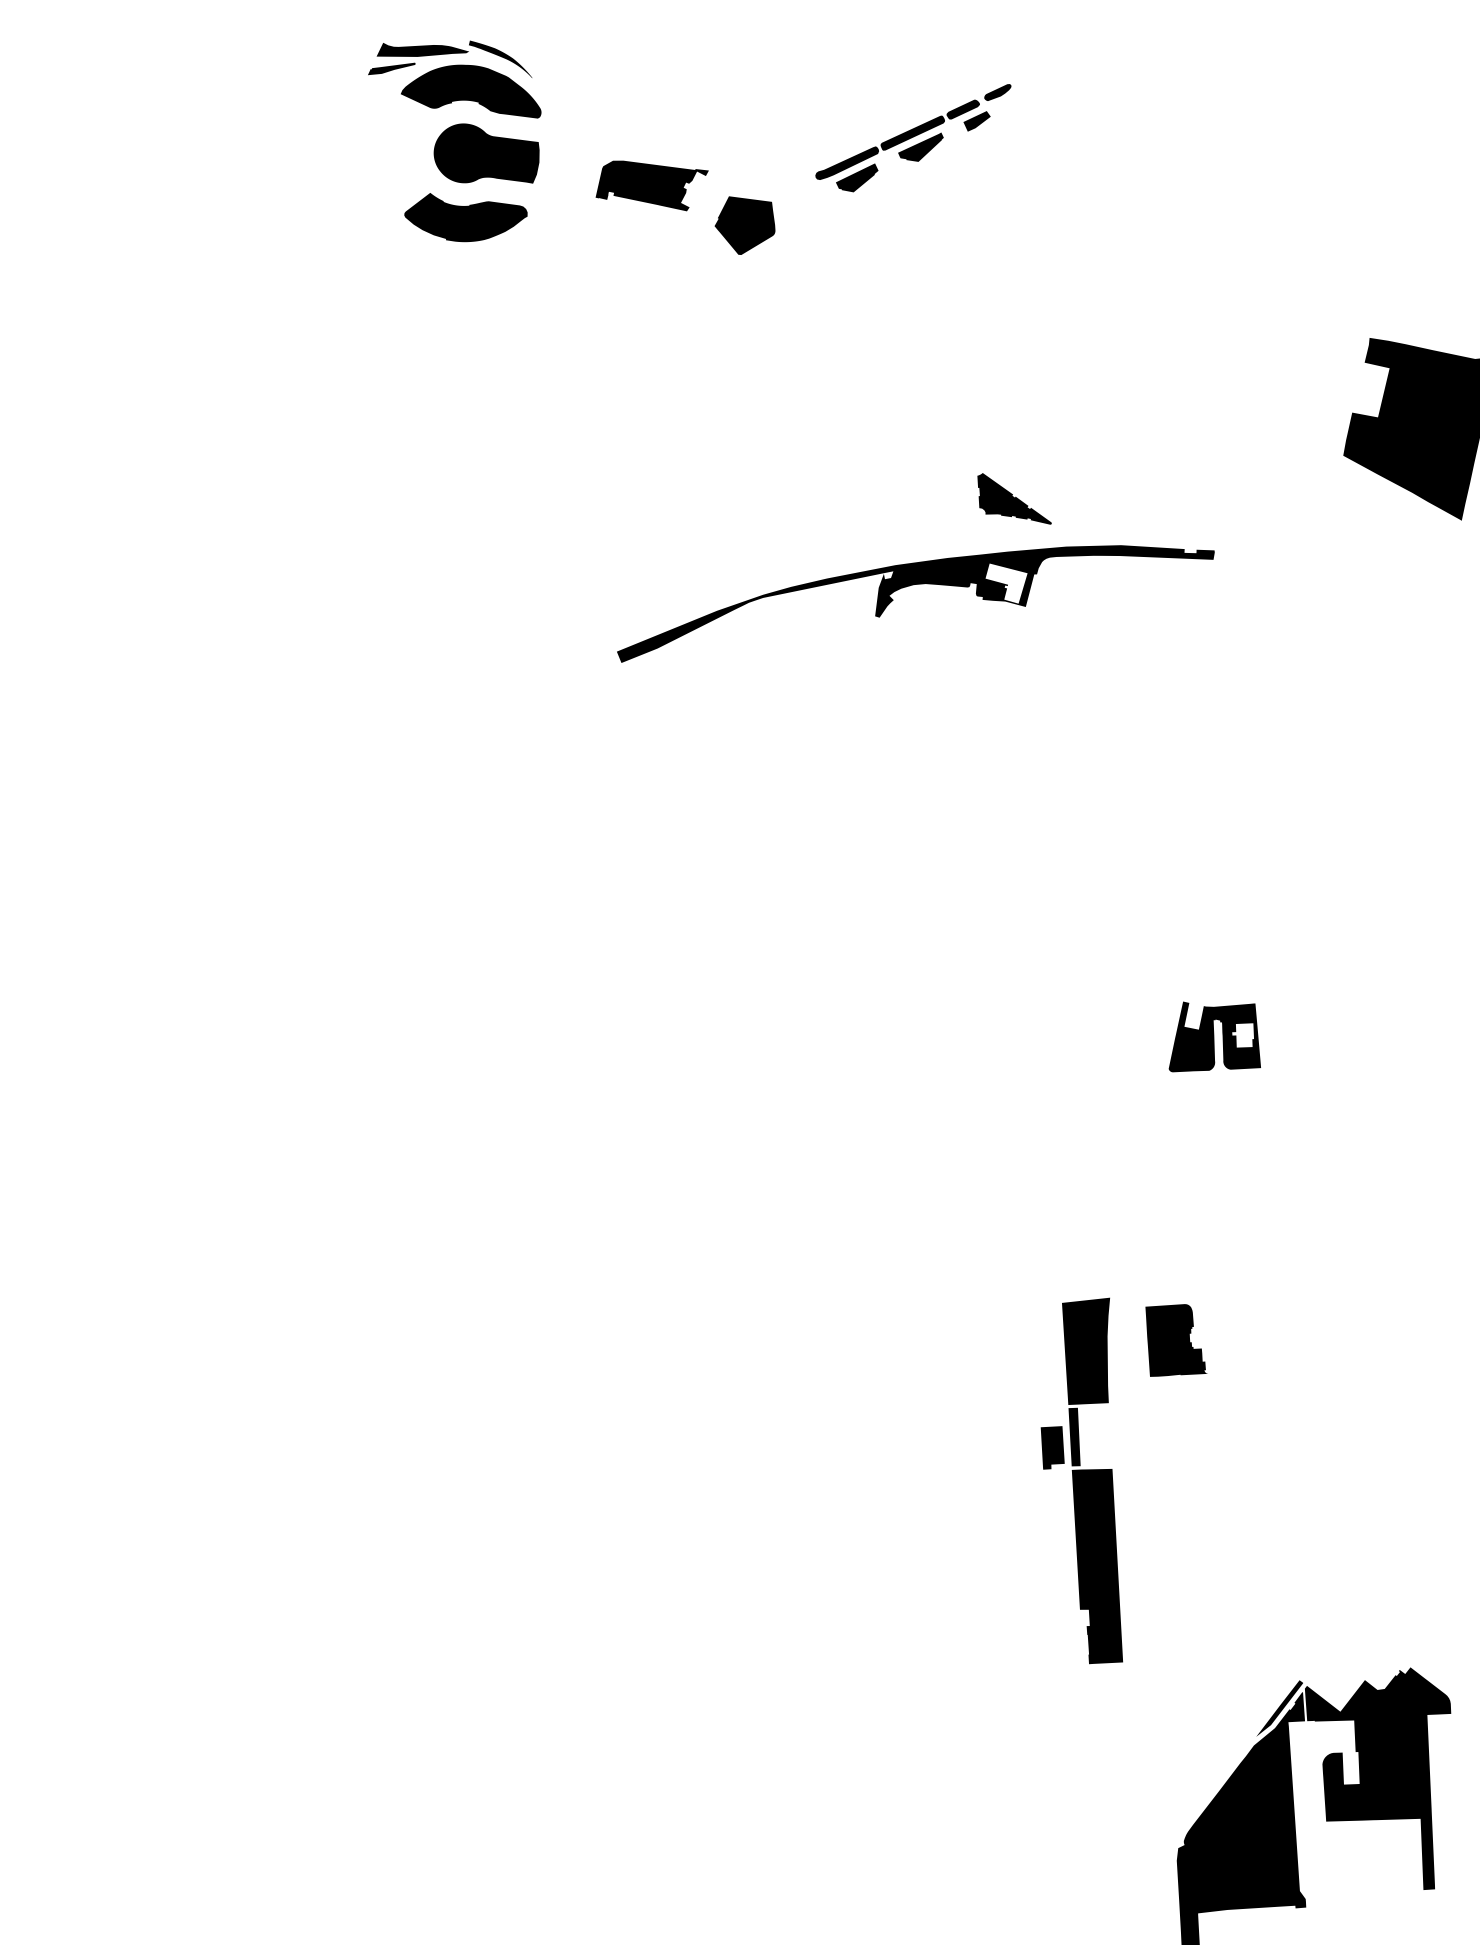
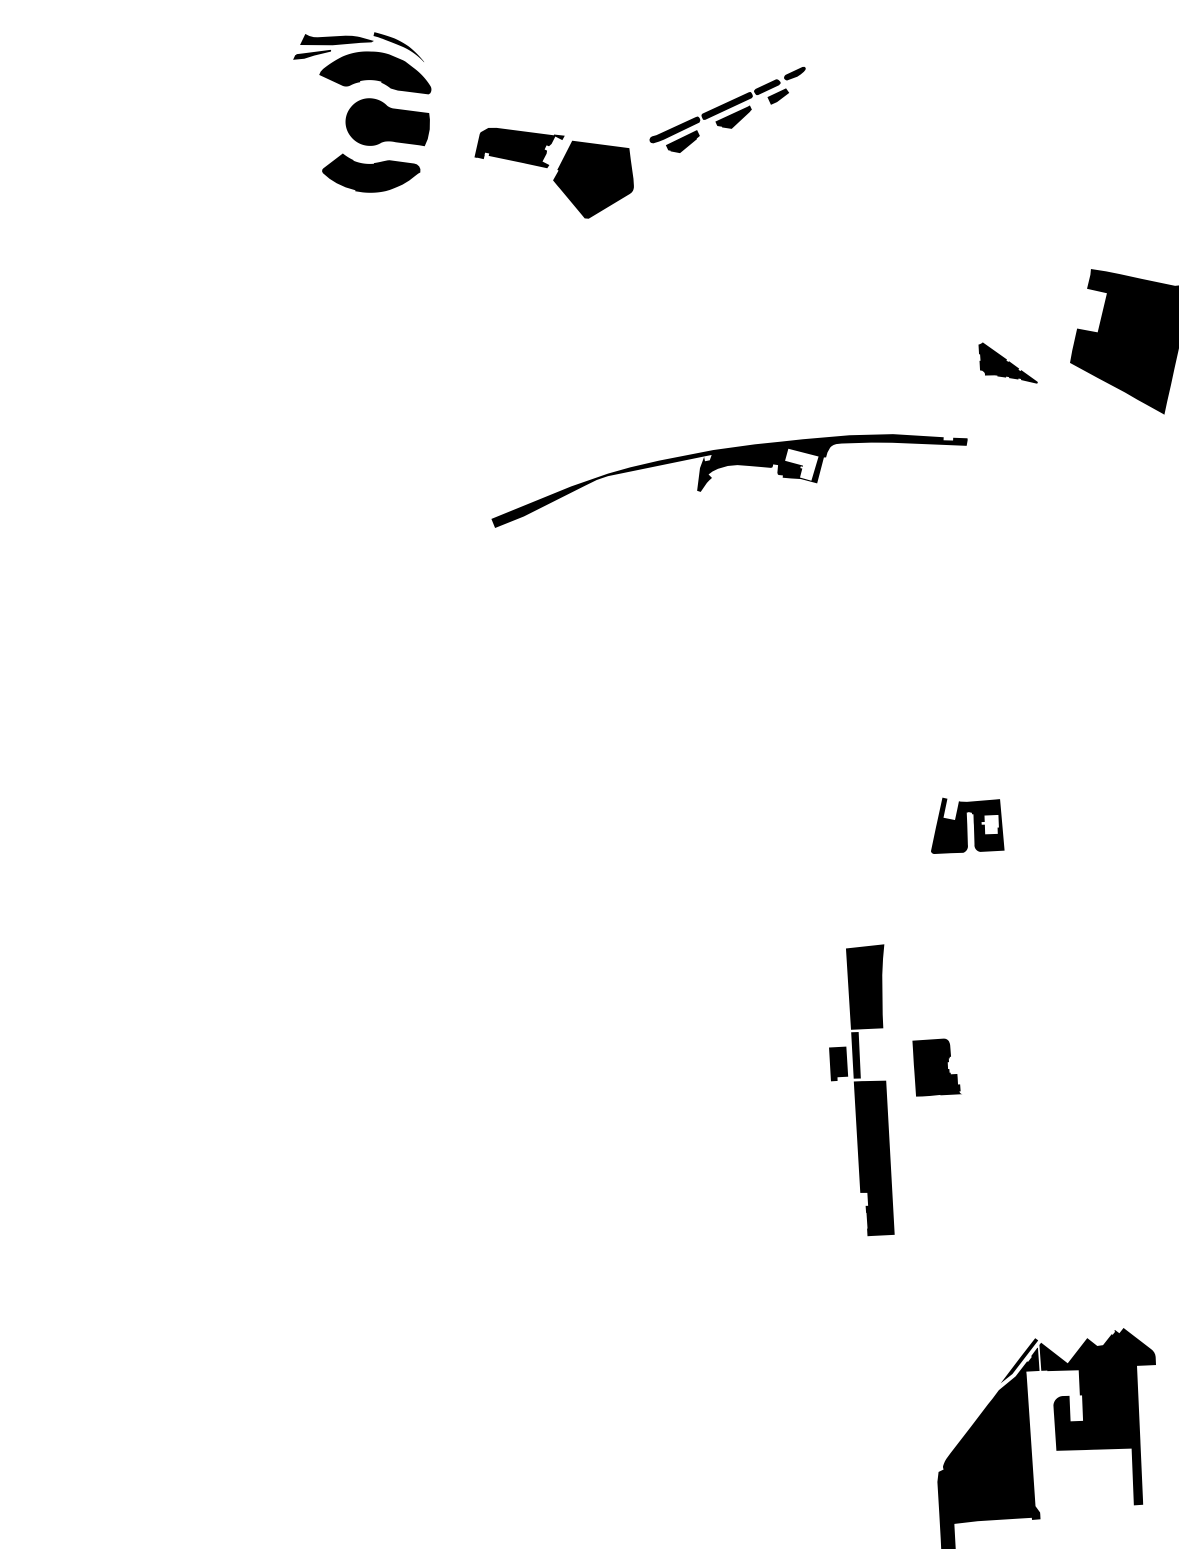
part: (744, 225) -> (593, 179), size x1.67
part: (1014, 498) -> (1008, 362), moved
part: (1081, 1480) -> (861, 1089), moved

